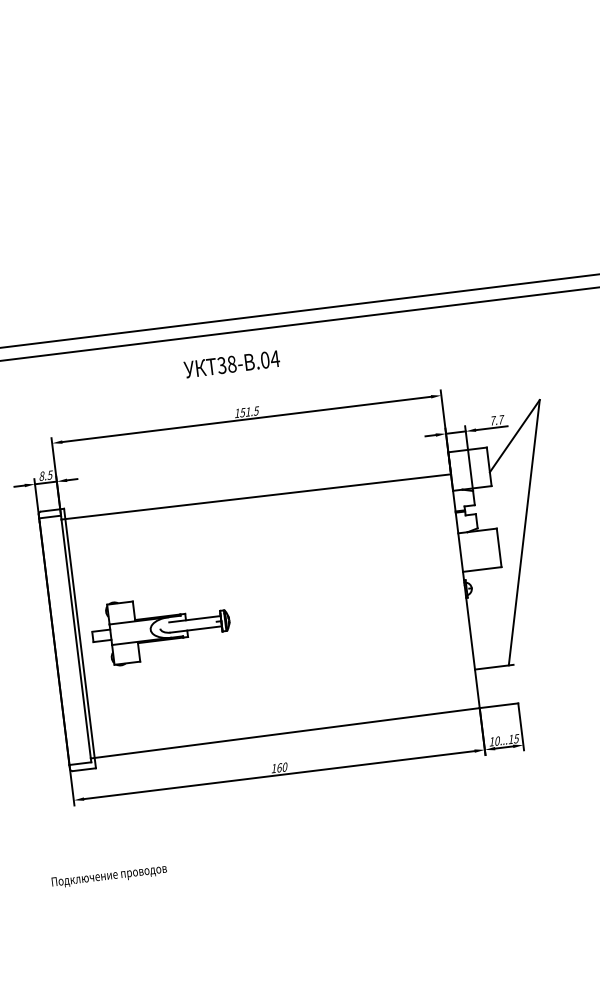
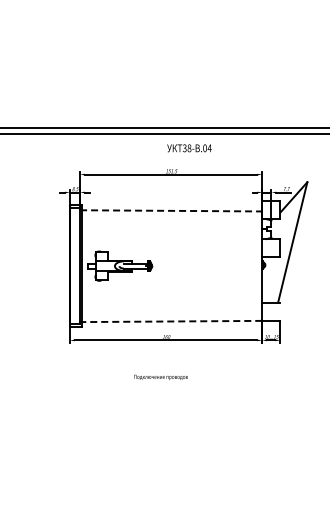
text: (232, 364) -> (189, 148), moved
line: (256, 496) -> (171, 210), solid -> dashed
line: (283, 733) -> (170, 321), solid -> dashed
text: (108, 876) -> (160, 377), moved

